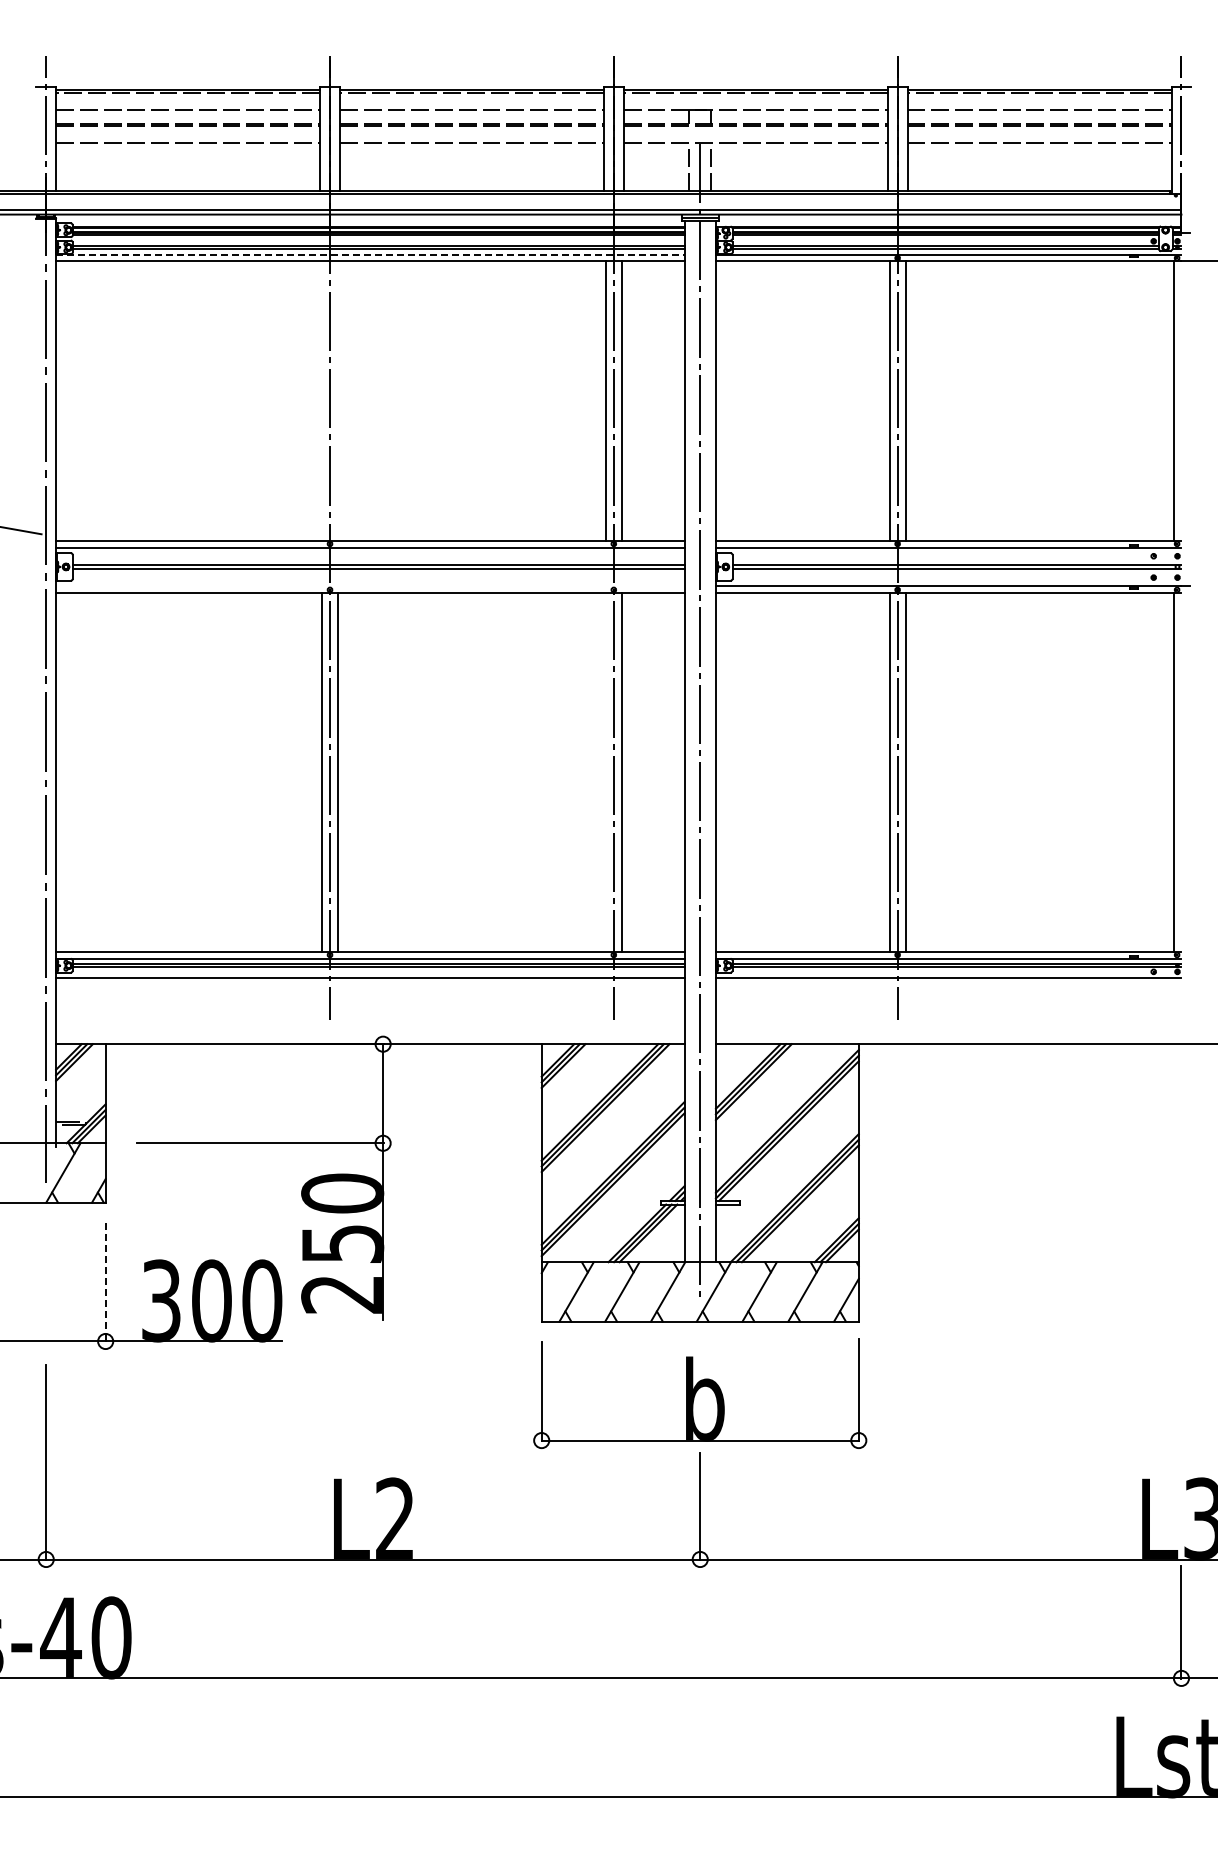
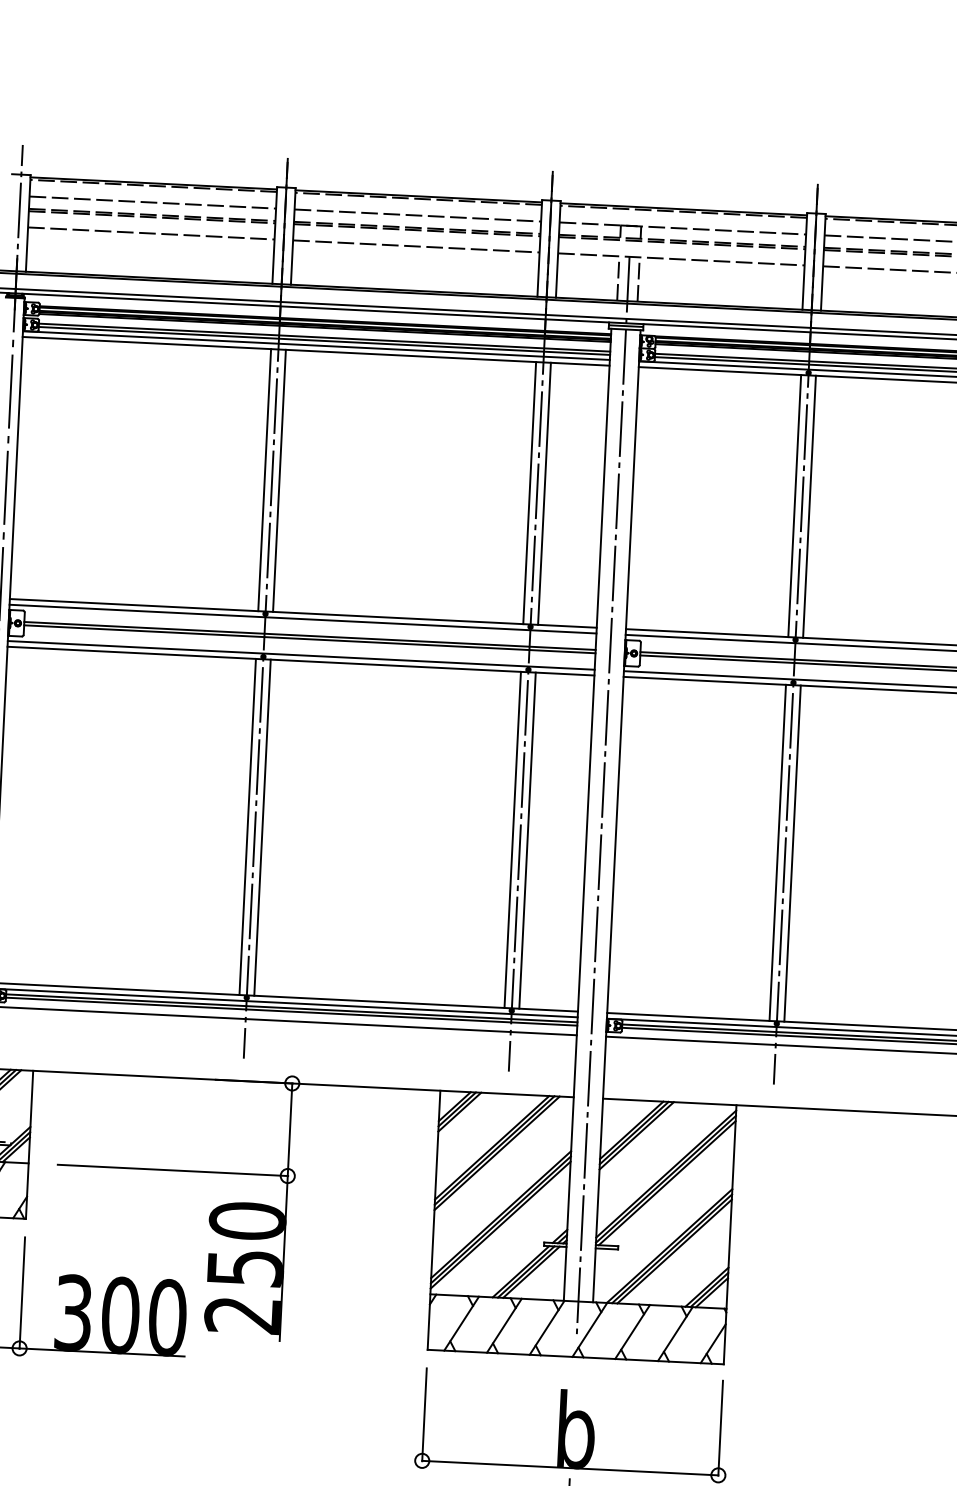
line: (370, 254) -> (316, 345), dashed -> solid
line: (322, 400) -> (265, 479), added
line: (337, 400) -> (279, 480), added
line: (370, 586) -> (301, 655), added
line: (605, 772) -> (512, 839), added
line: (105, 1282) -> (22, 1293), dashed -> solid

